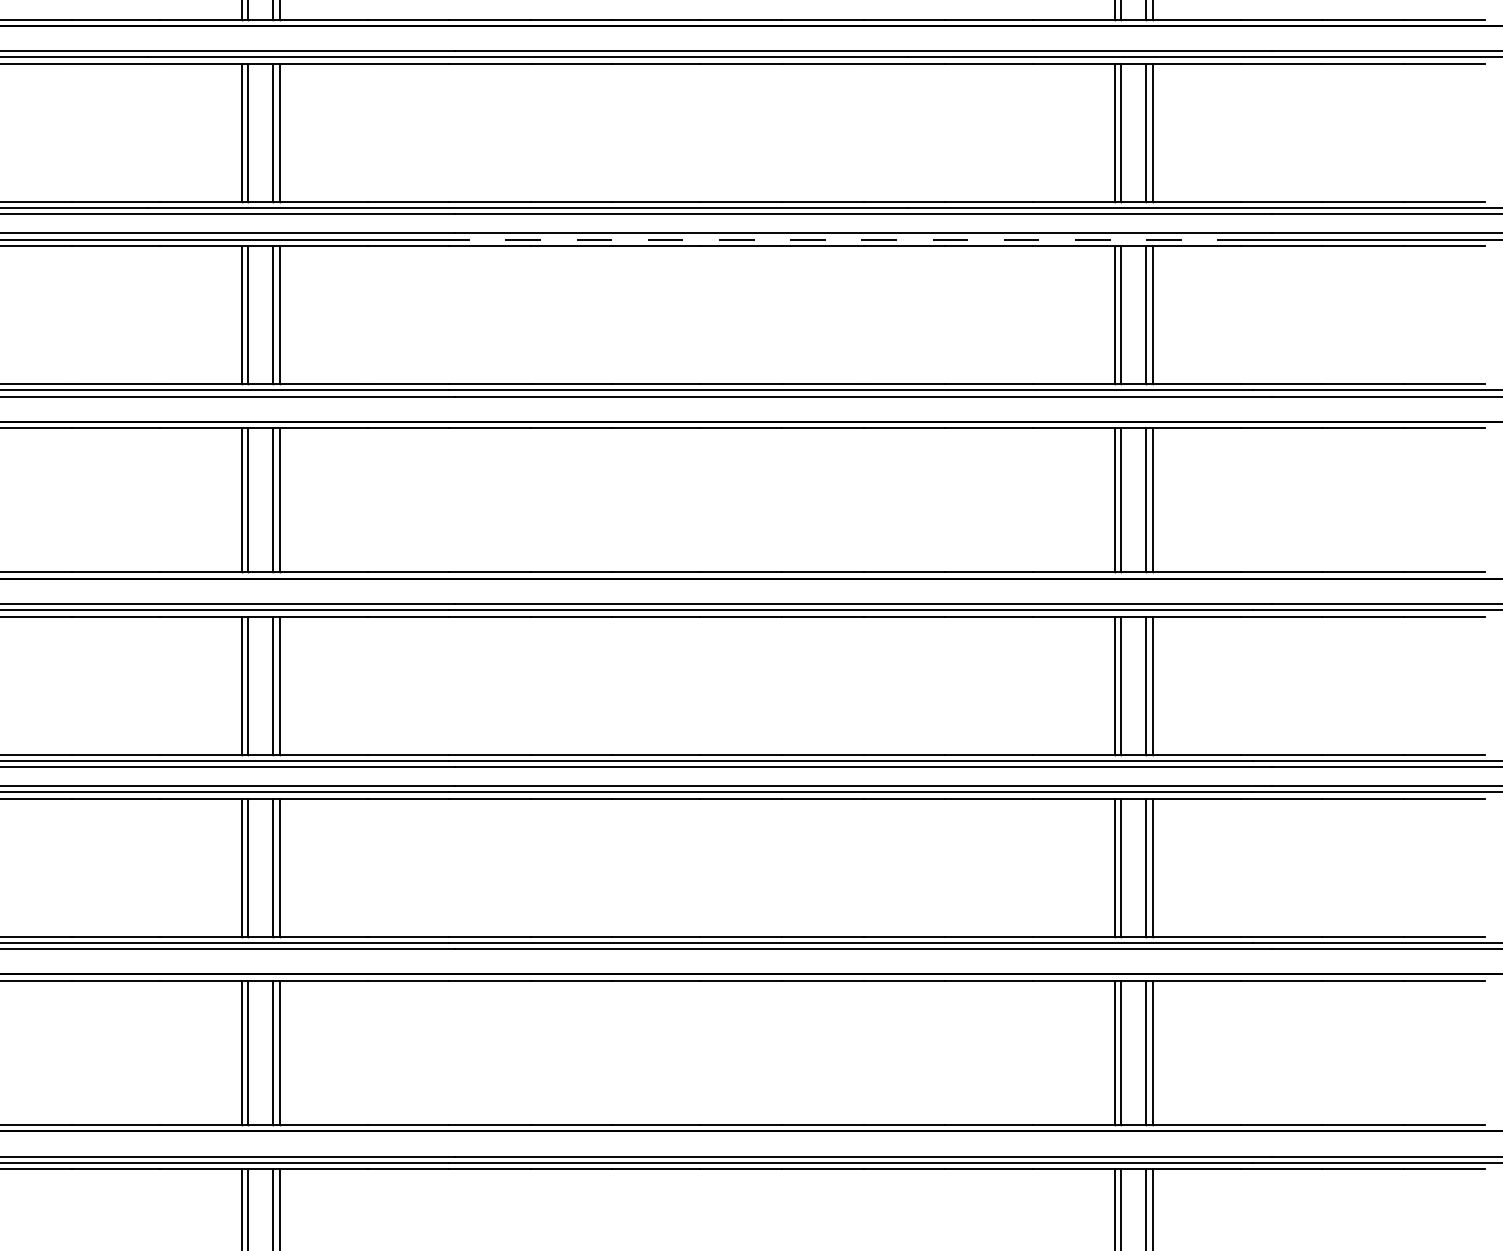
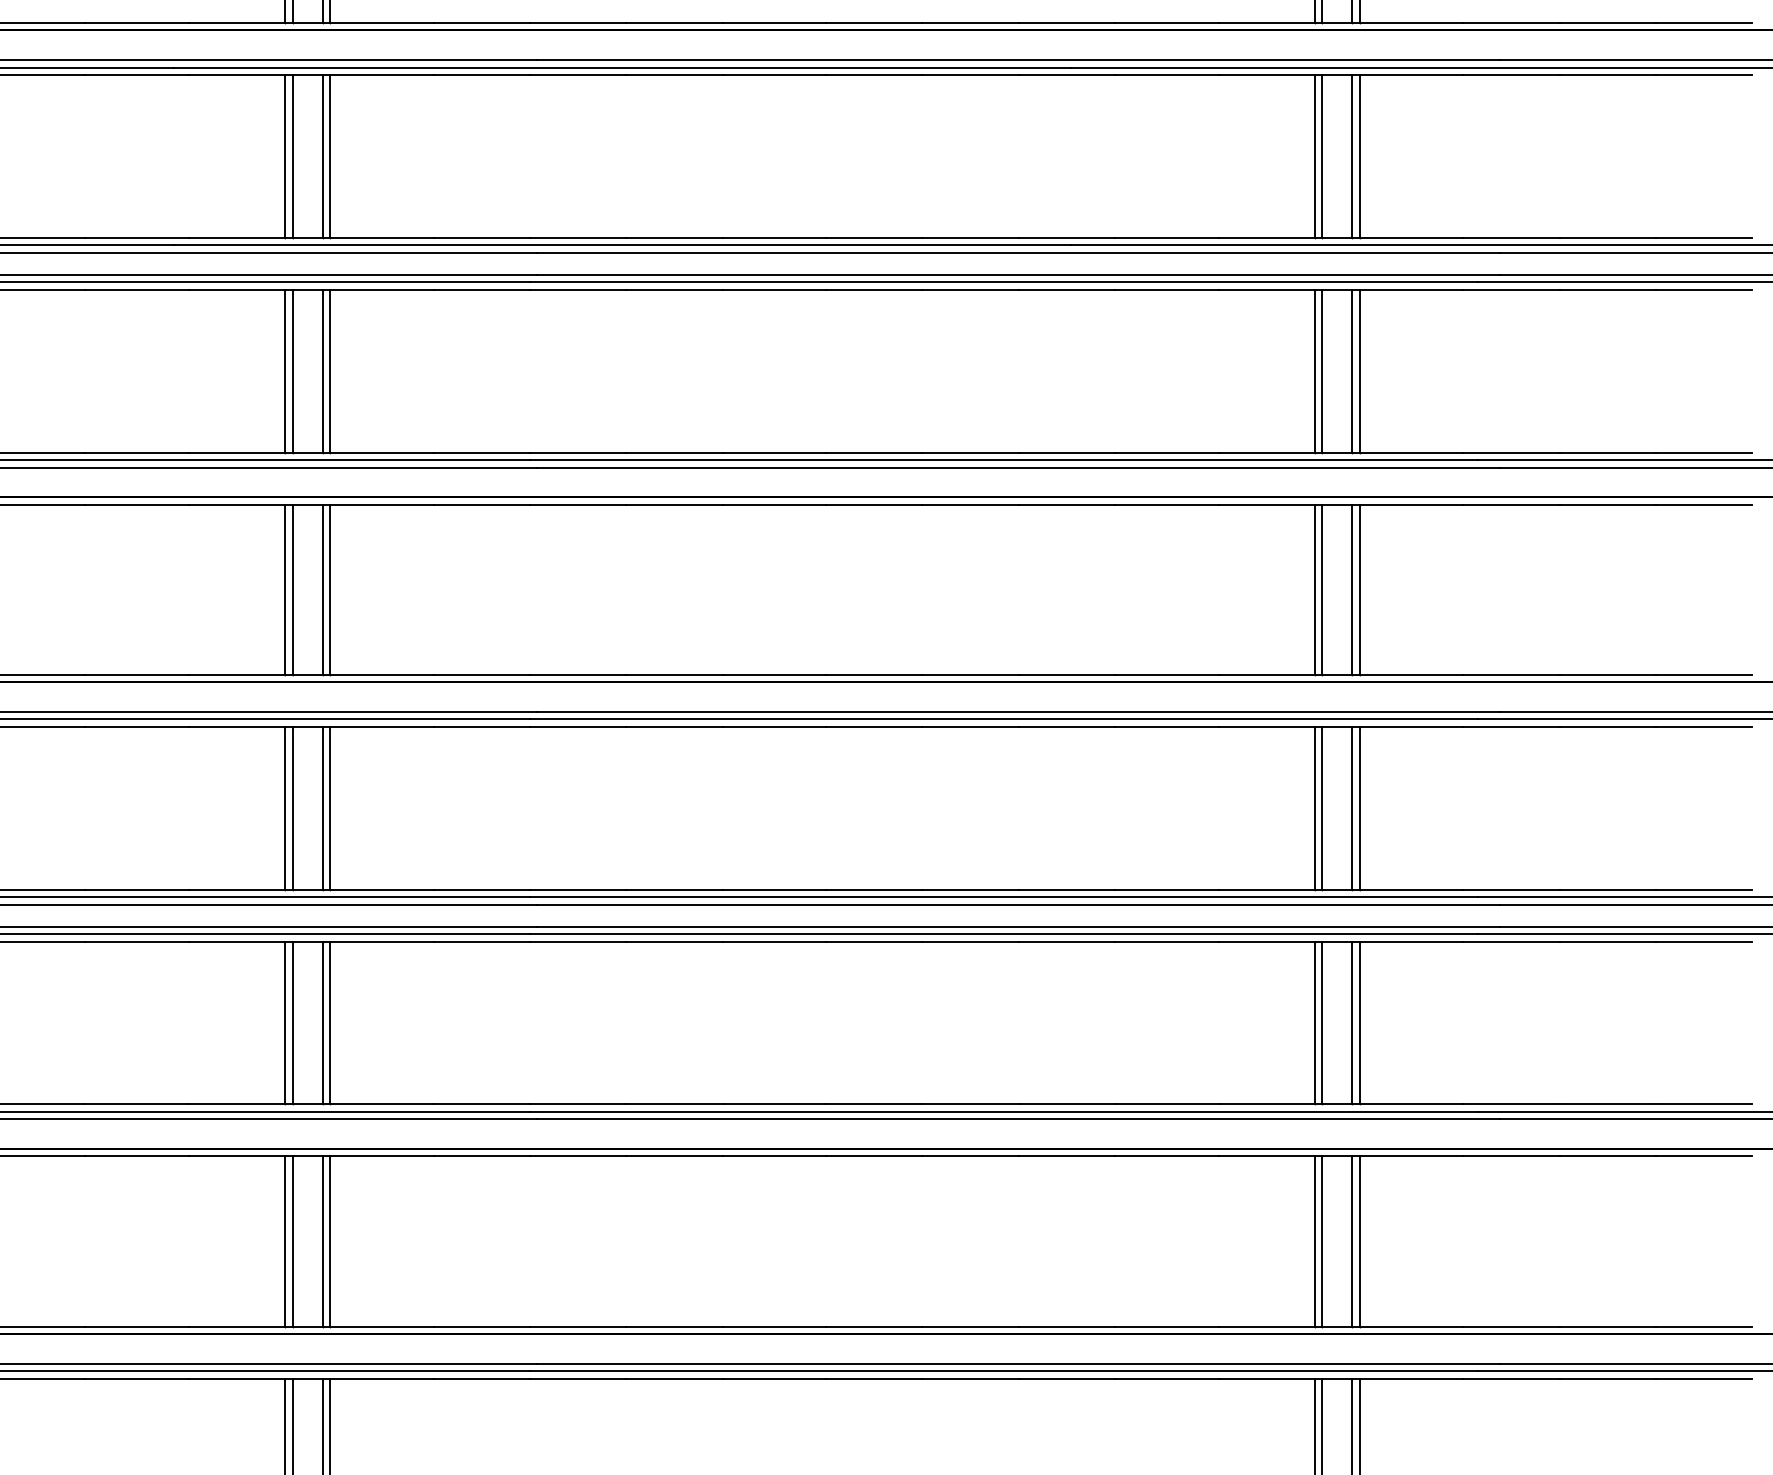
line: (850, 239) -> (1003, 282), dashed -> solid

